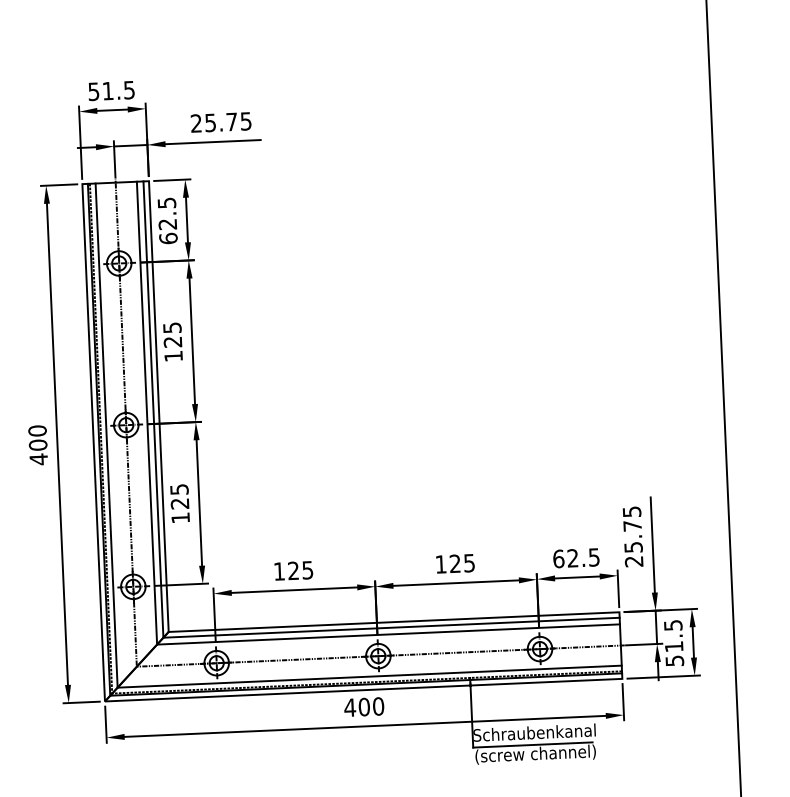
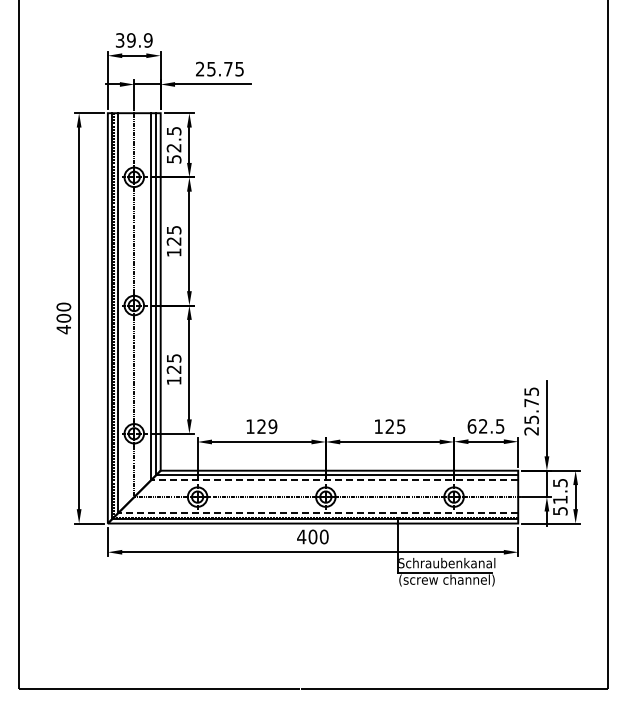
text: (111, 90) -> (134, 40), 51.5 -> 39.9
text: (167, 237) -> (173, 158), 62.5 -> 52.5
text: (307, 570) -> (272, 426), 125 -> 129
line: (388, 634) -> (334, 480), solid -> dashed
line: (370, 677) -> (318, 513), solid -> dashed

